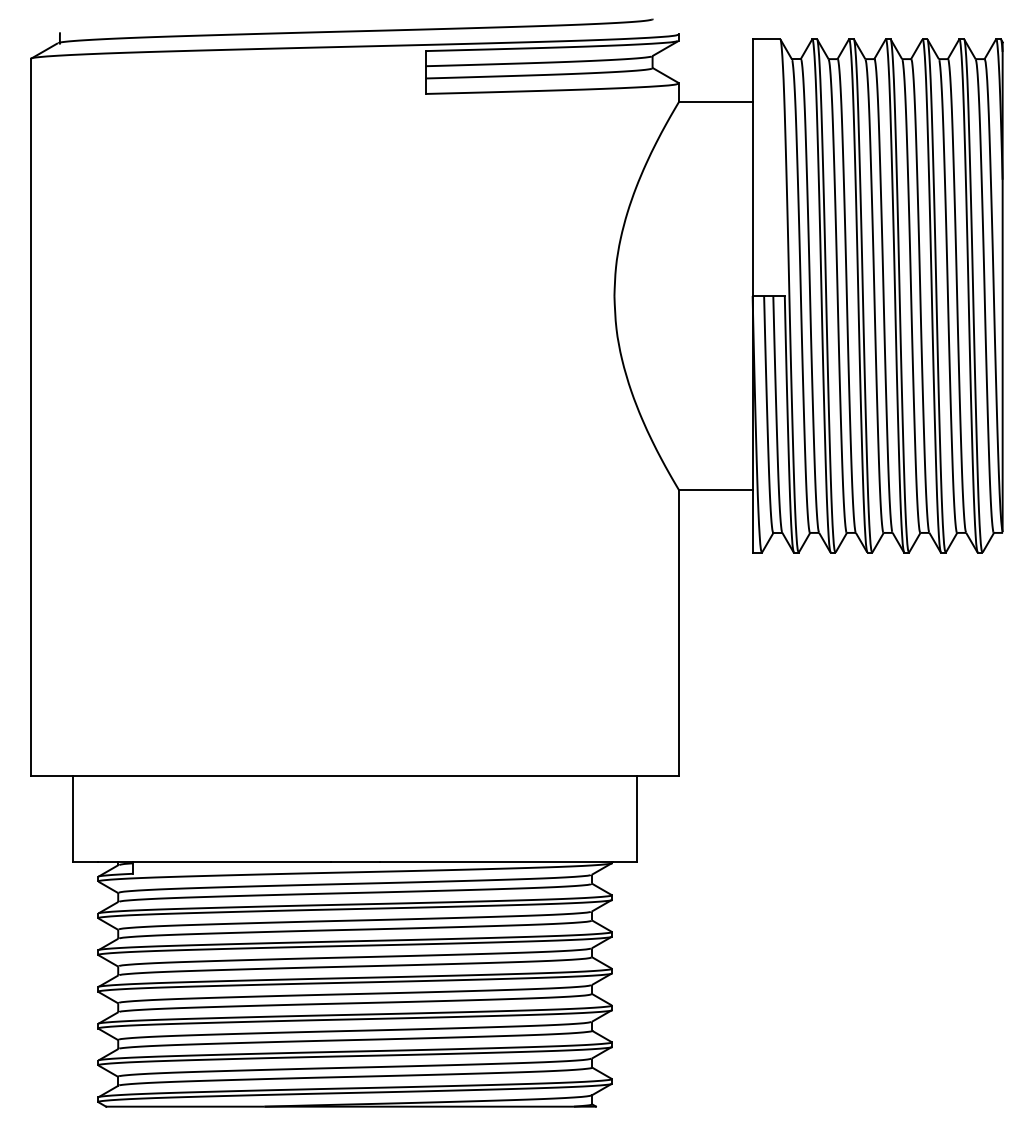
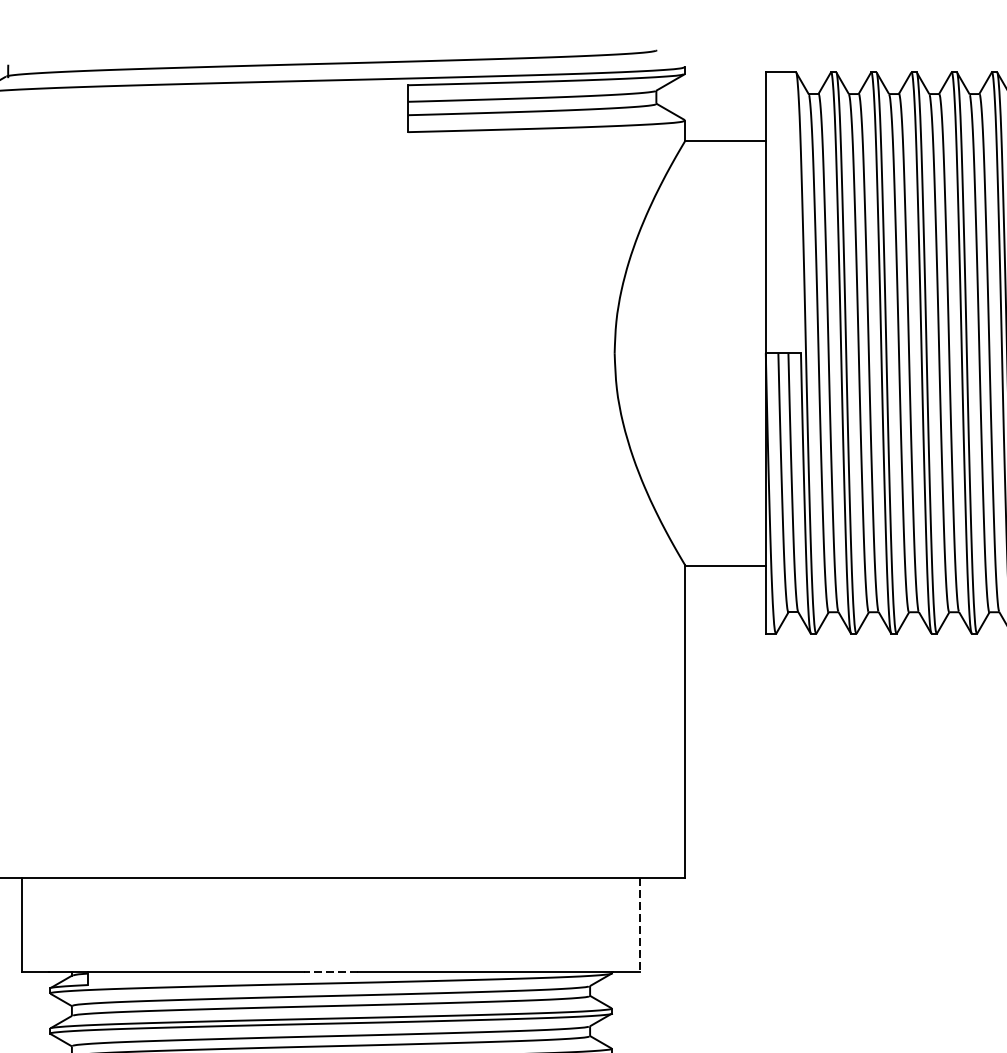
line: (637, 818) -> (639, 924), solid -> dashed
line: (355, 861) -> (331, 971), solid -> dashed

